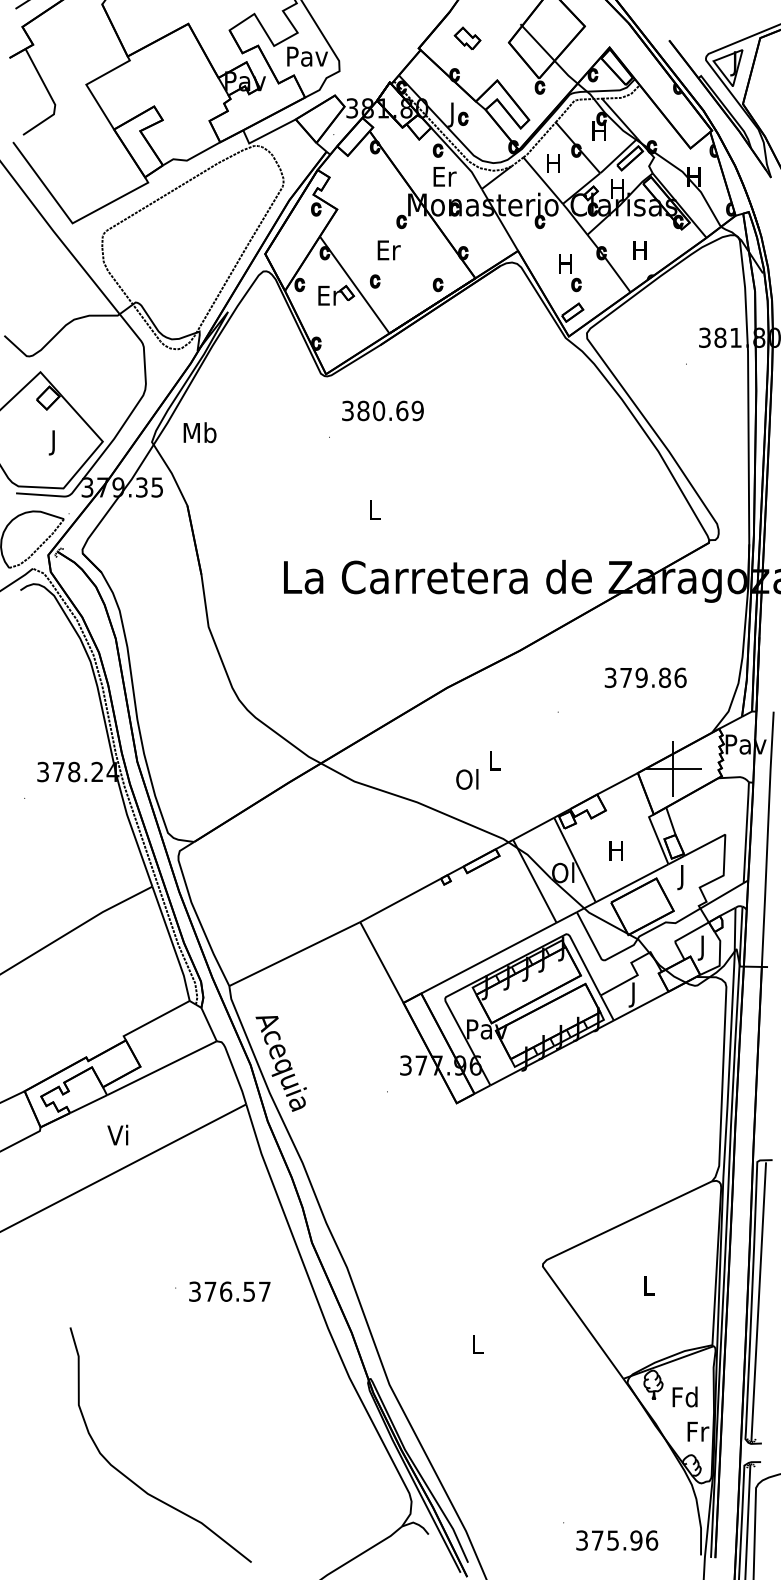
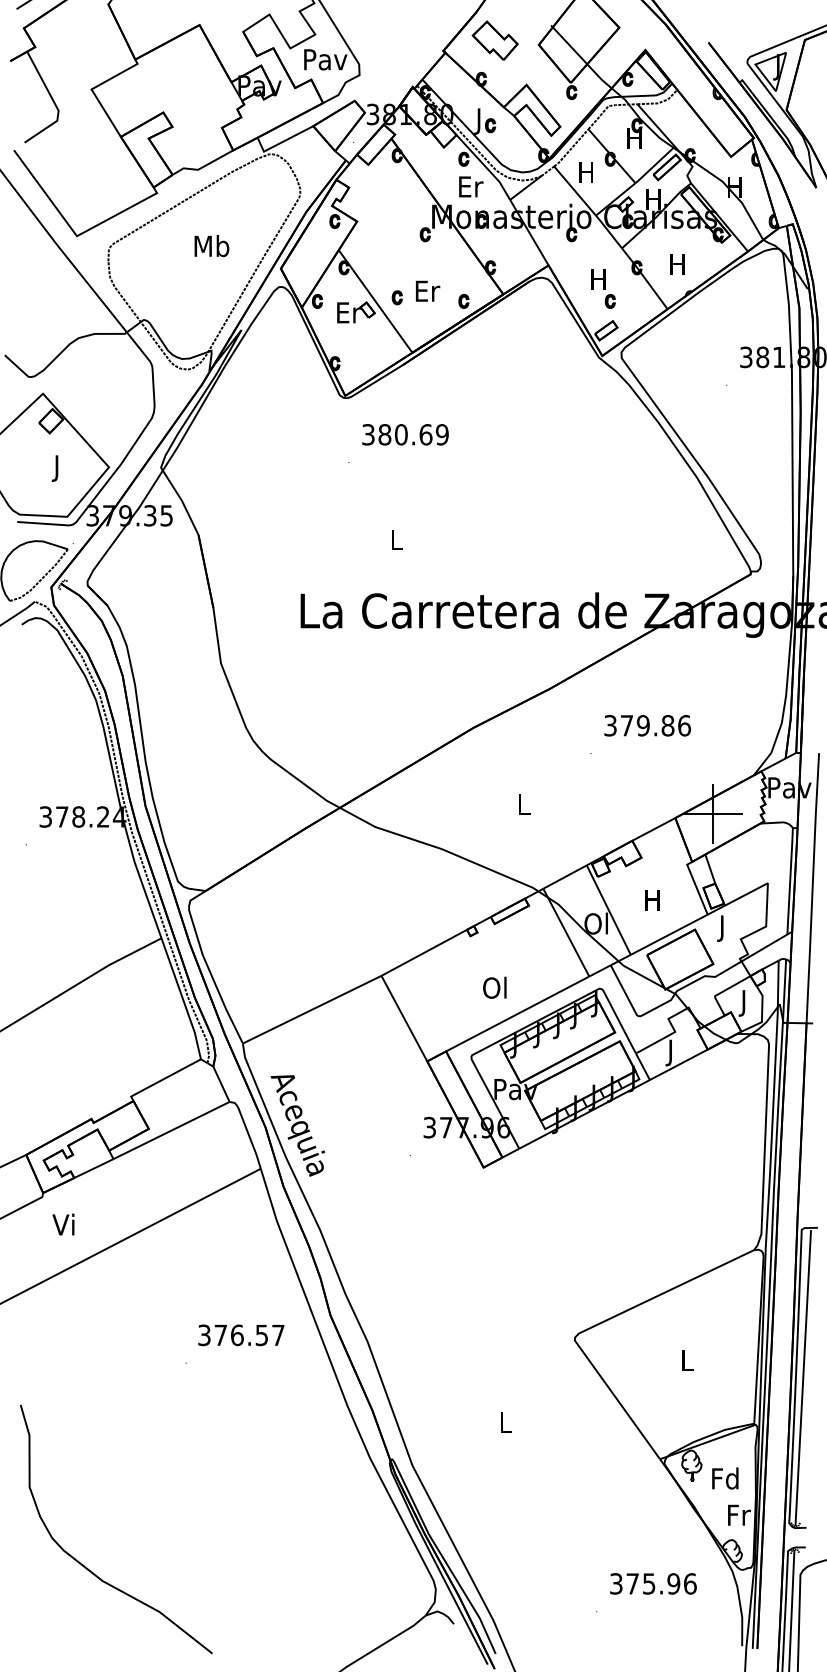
part: (467, 38) -> (495, 40), size x1.67
text: (388, 250) -> (427, 291), moved
text: (199, 432) -> (211, 245), moved
text: (645, 677) -> (647, 725), moved
text: (467, 779) -> (495, 987), moved
text: (117, 1134) -> (63, 1223), moved
text: (229, 1291) -> (240, 1335), moved
curve: (131, 1479) -> (85, 1565), moved
text: (617, 1540) -> (653, 1583), moved

